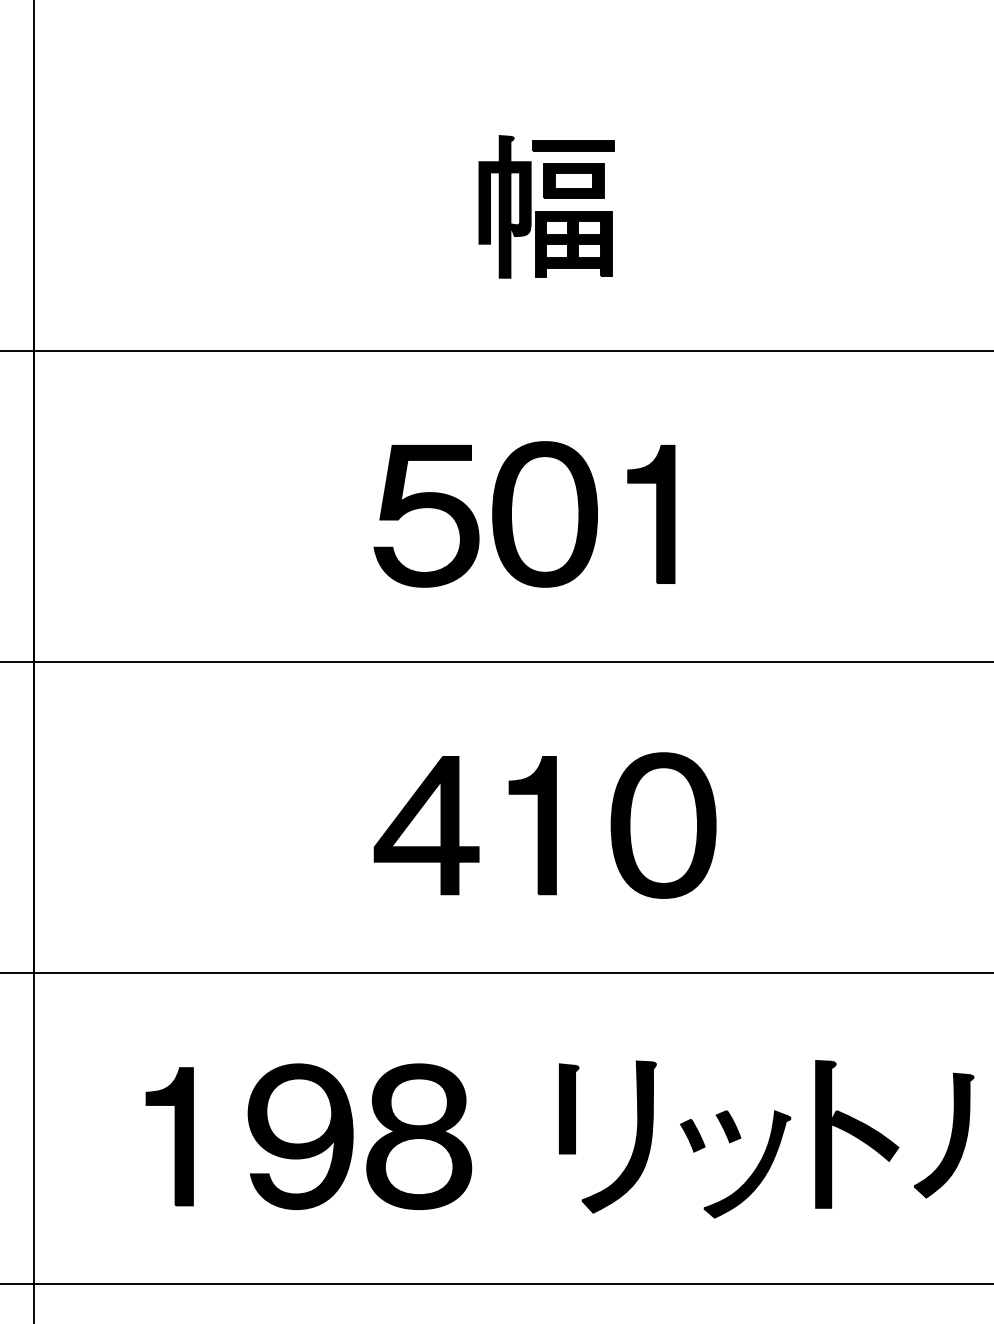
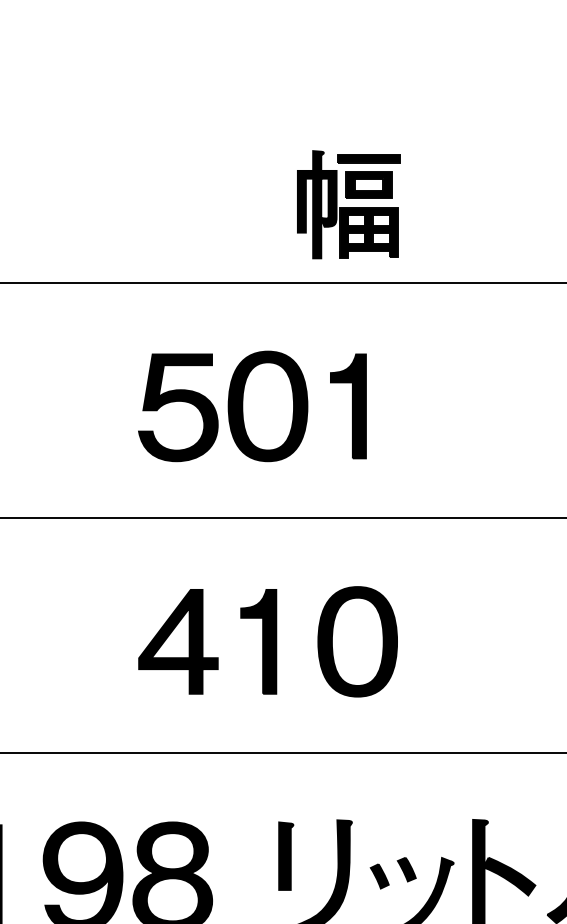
part: (546, 206) -> (348, 204), moved

